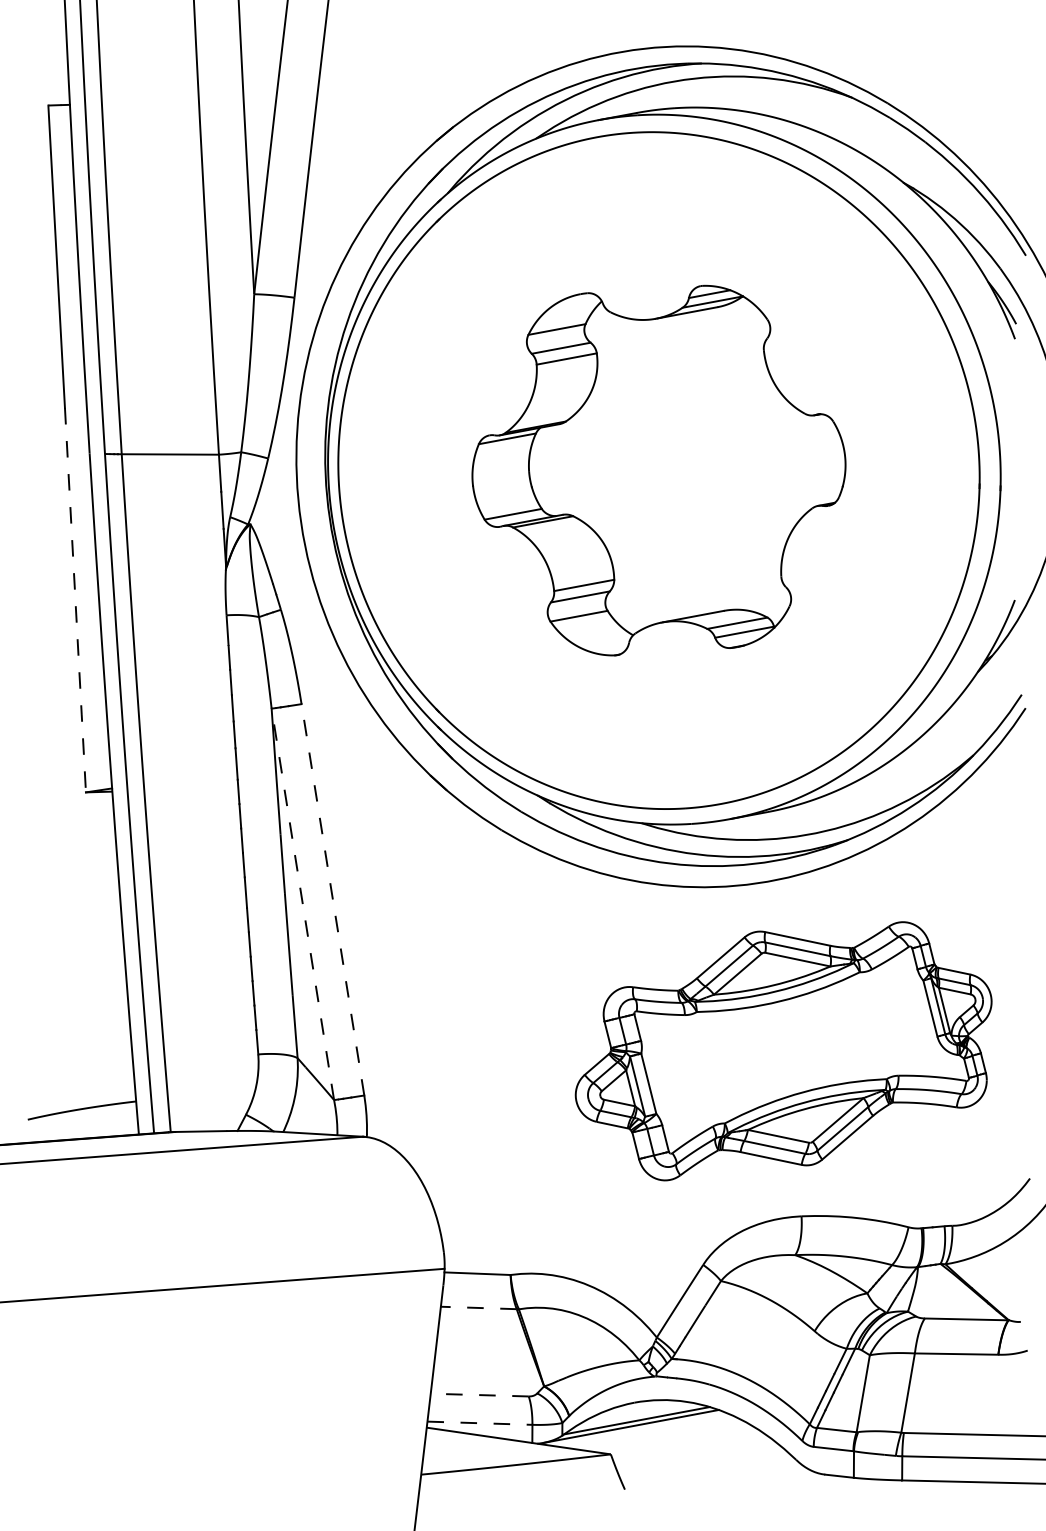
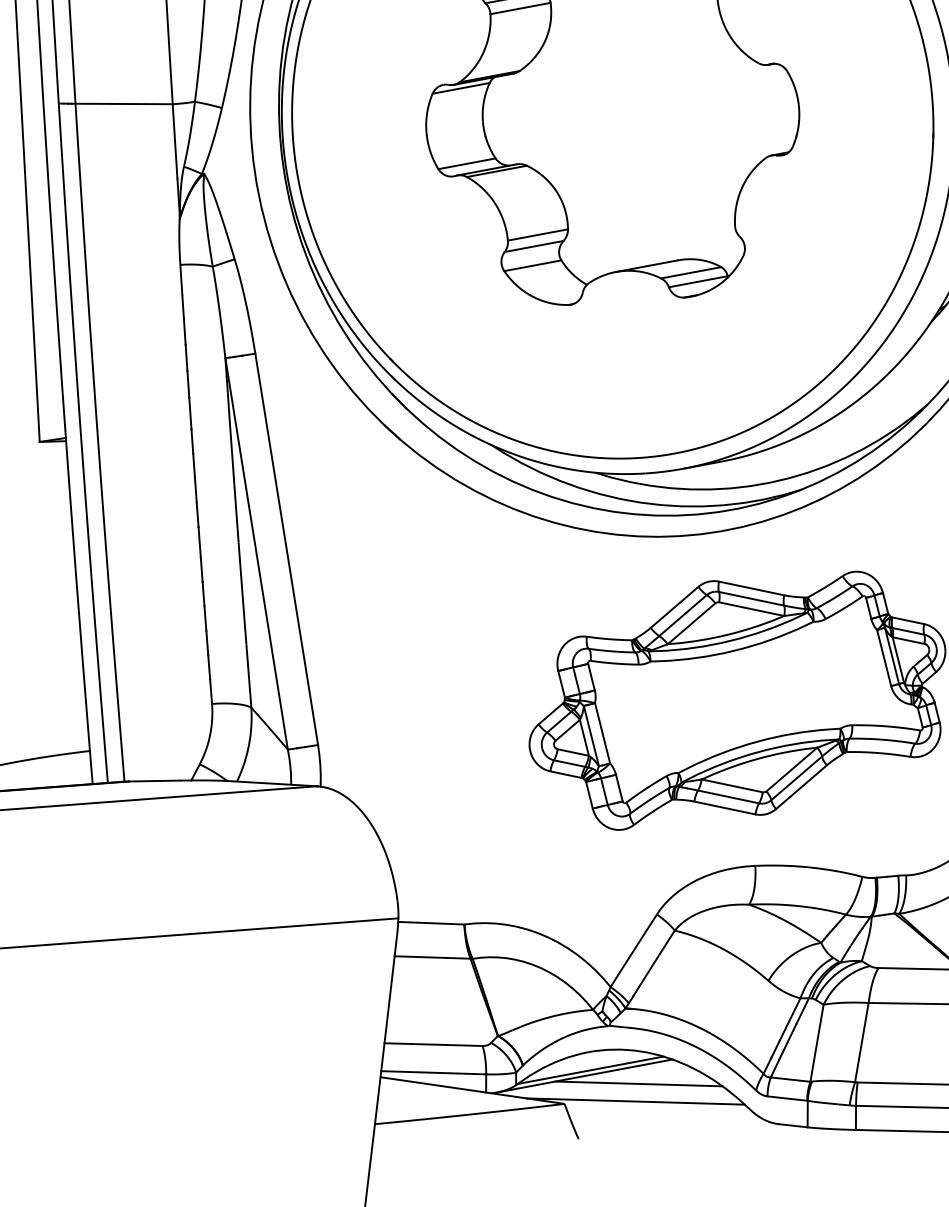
line: (75, 601) -> (29, 251), dashed -> solid
line: (332, 899) -> (286, 549), dashed -> solid
line: (302, 903) -> (256, 553), dashed -> solid
line: (478, 1307) -> (432, 957), dashed -> solid
line: (479, 1395) -> (433, 1045), dashed -> solid
line: (479, 1423) -> (433, 1073), dashed -> solid
line: (684, 1434) -> (638, 1084), added
line: (681, 1451) -> (635, 1101), added

